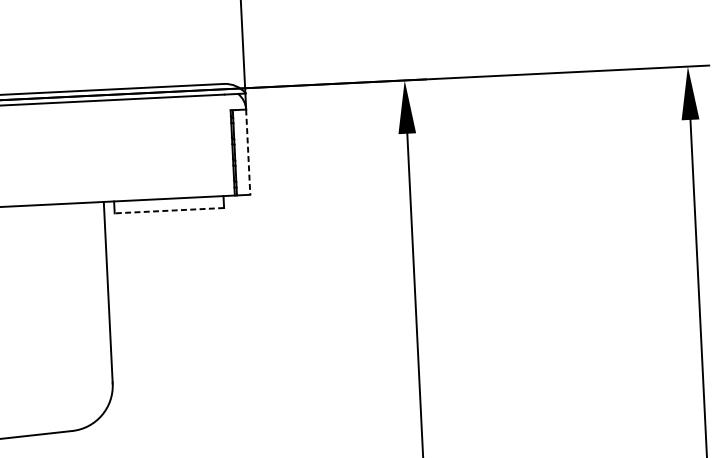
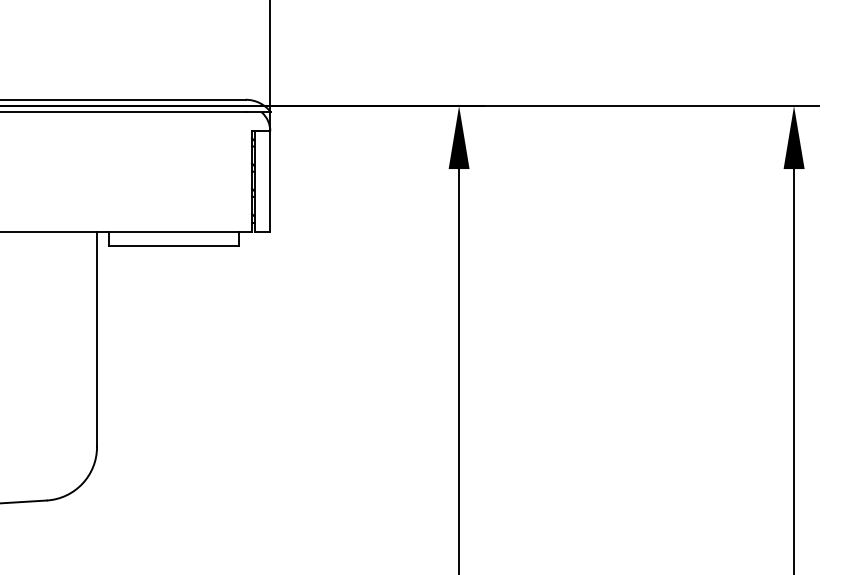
line: (248, 152) -> (270, 182), dashed -> solid
line: (169, 210) -> (173, 246), dashed -> solid

